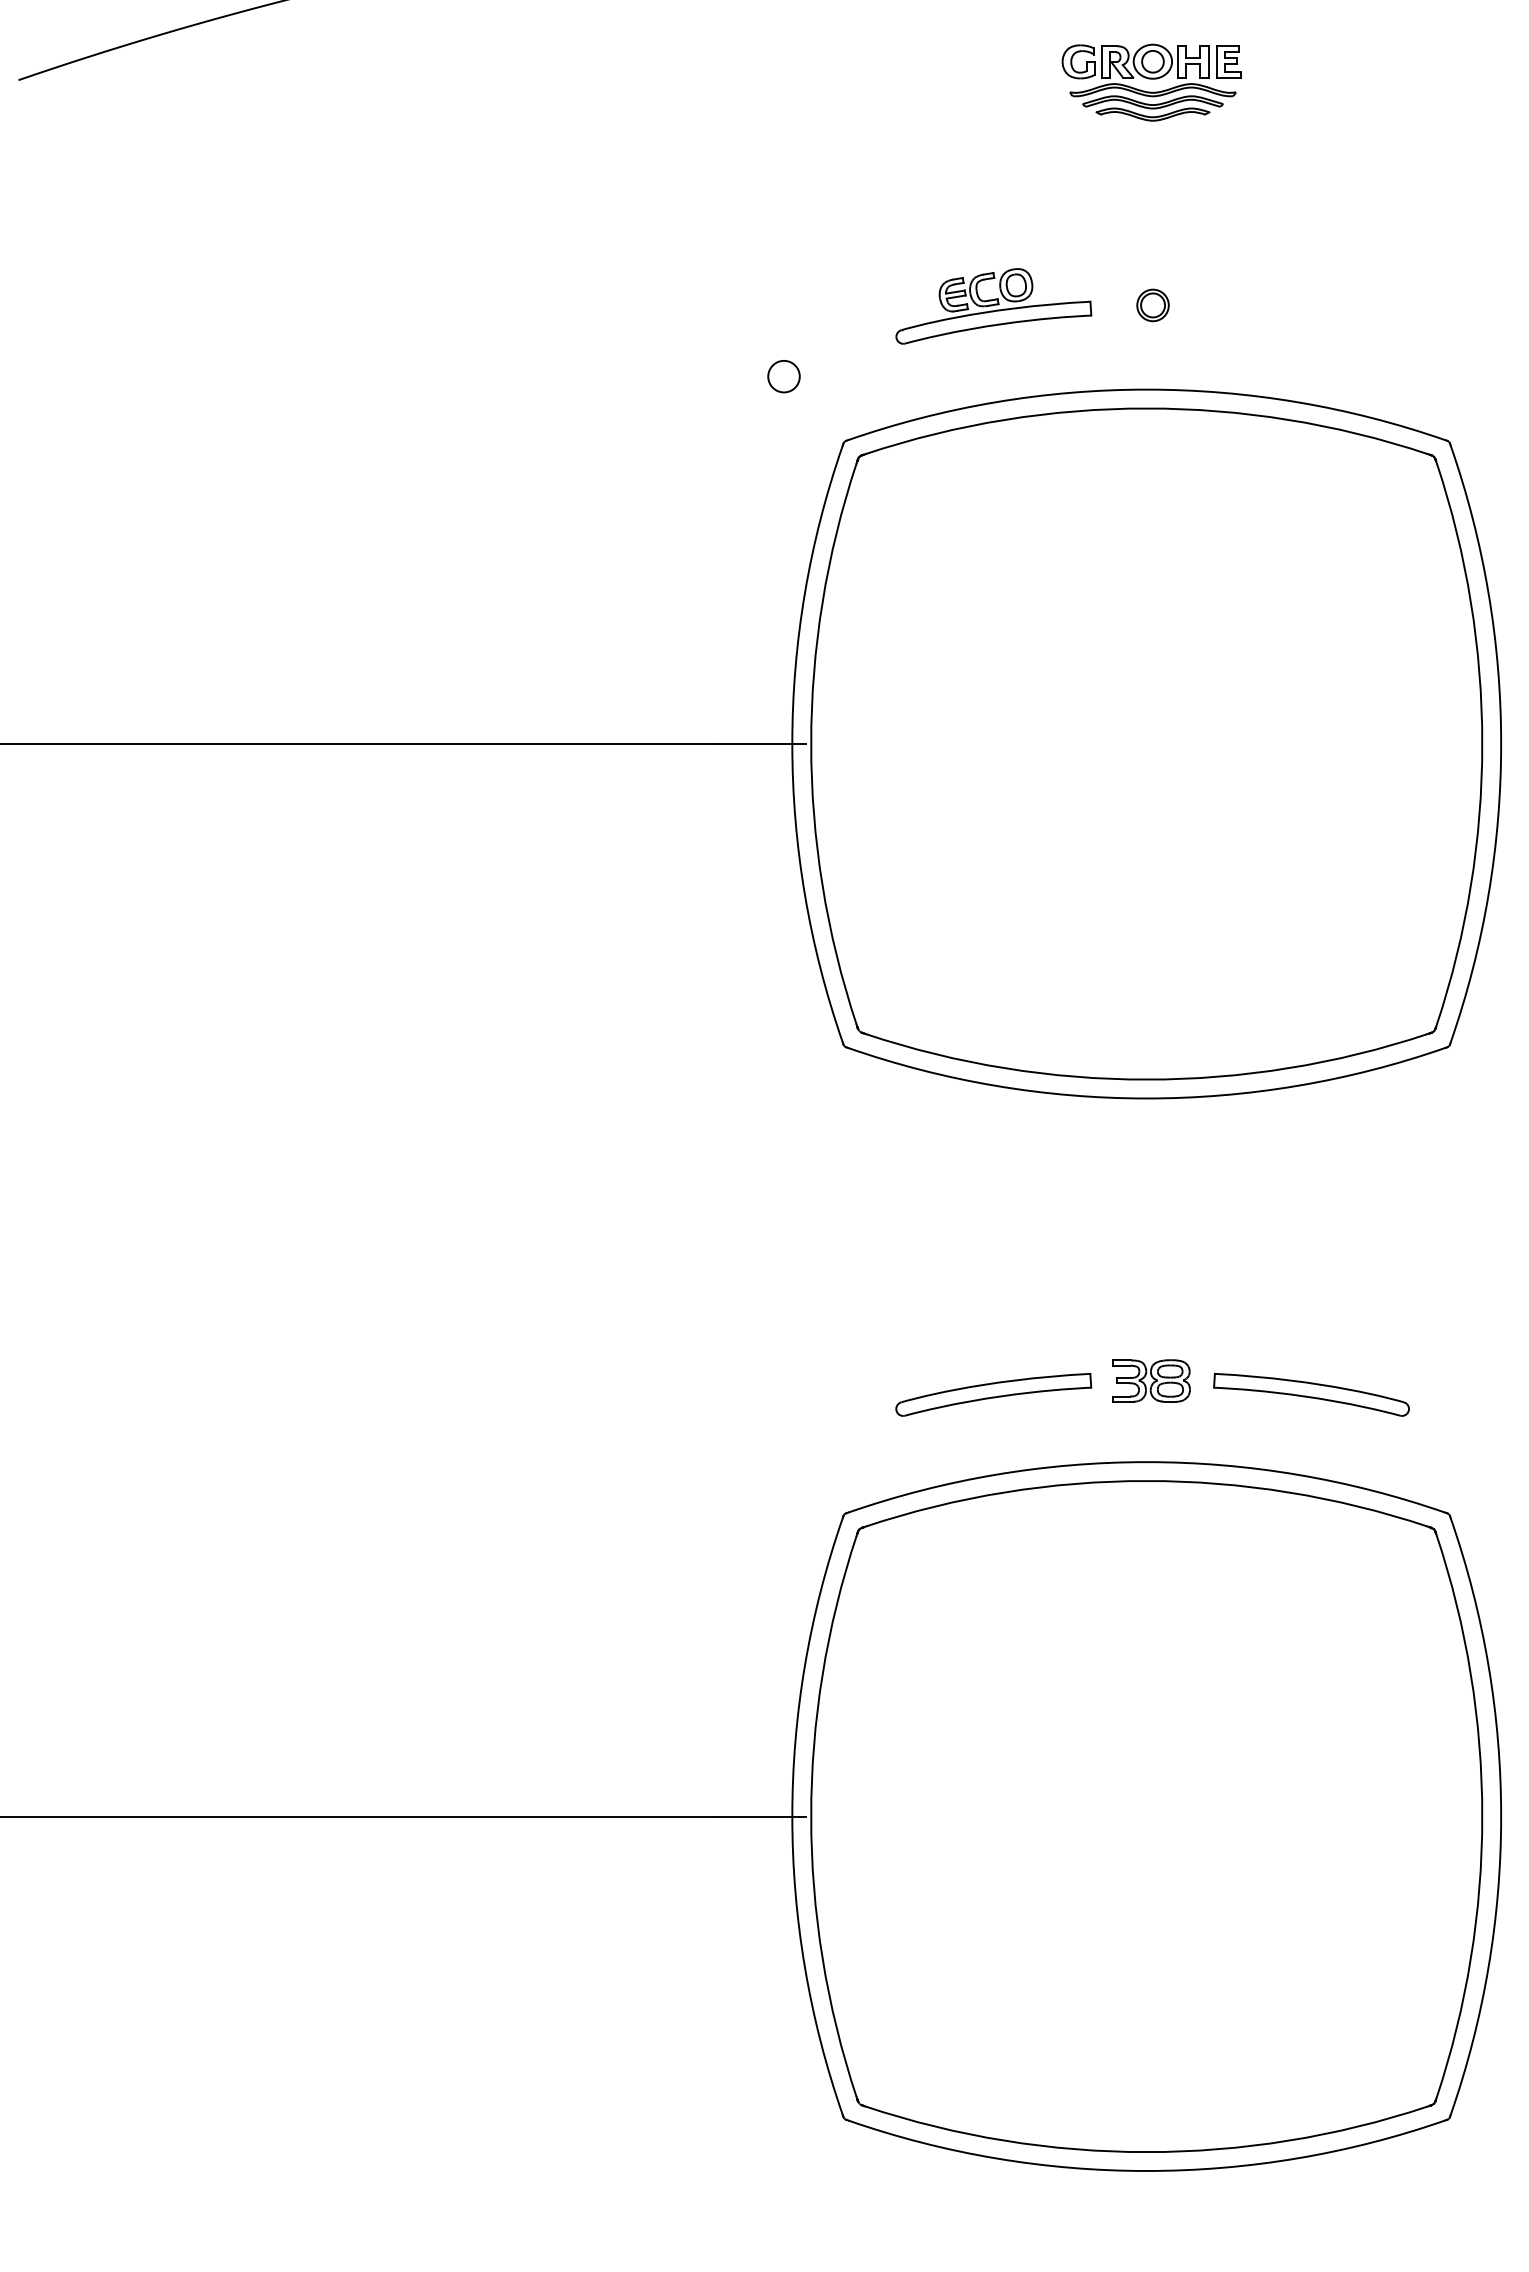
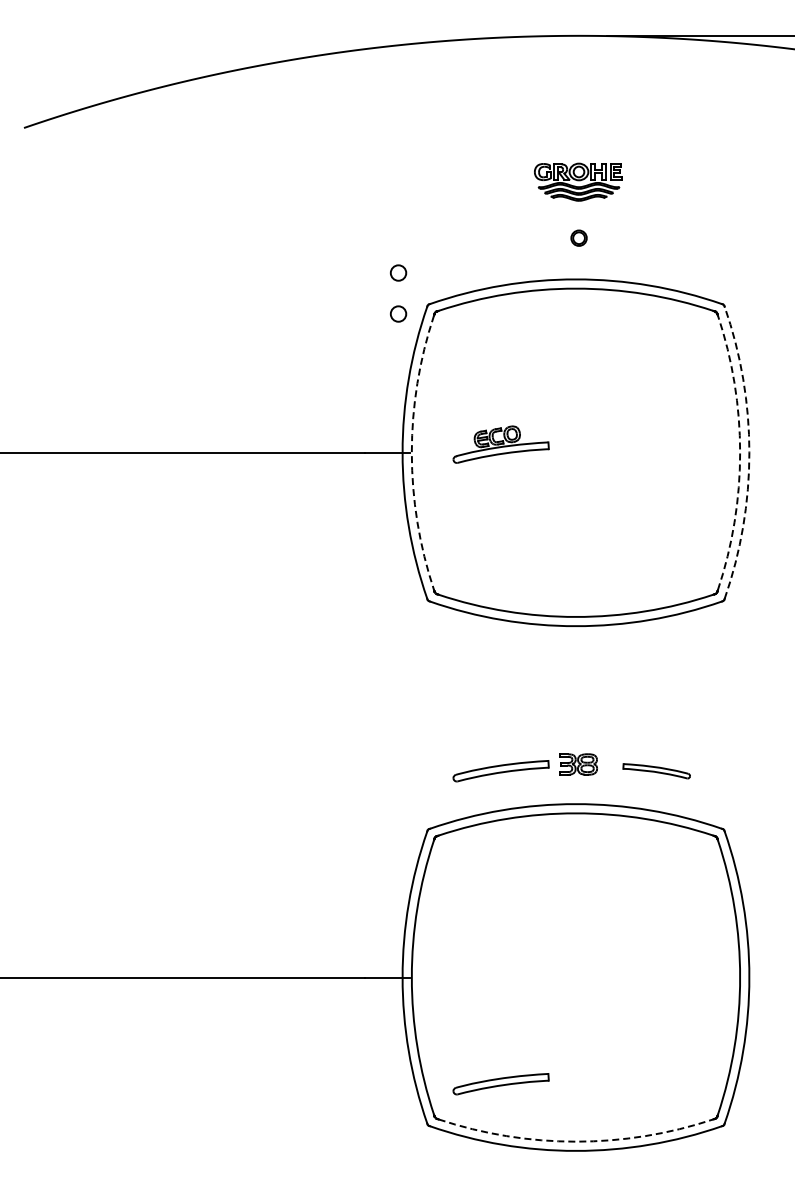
part: (1151, 81) -> (578, 181), moved
part: (992, 306) -> (500, 444), moved
circle: (783, 459) -> (398, 313), added
arc: (810, 743) -> (411, 452), solid -> dashed
arc: (1483, 743) -> (740, 452), solid -> dashed
arc: (1501, 743) -> (749, 452), solid -> dashed
part: (1311, 1395) -> (656, 771), size x0.7
part: (992, 2035) -> (500, 1084), added
arc: (1145, 2151) -> (575, 1141), solid -> dashed

